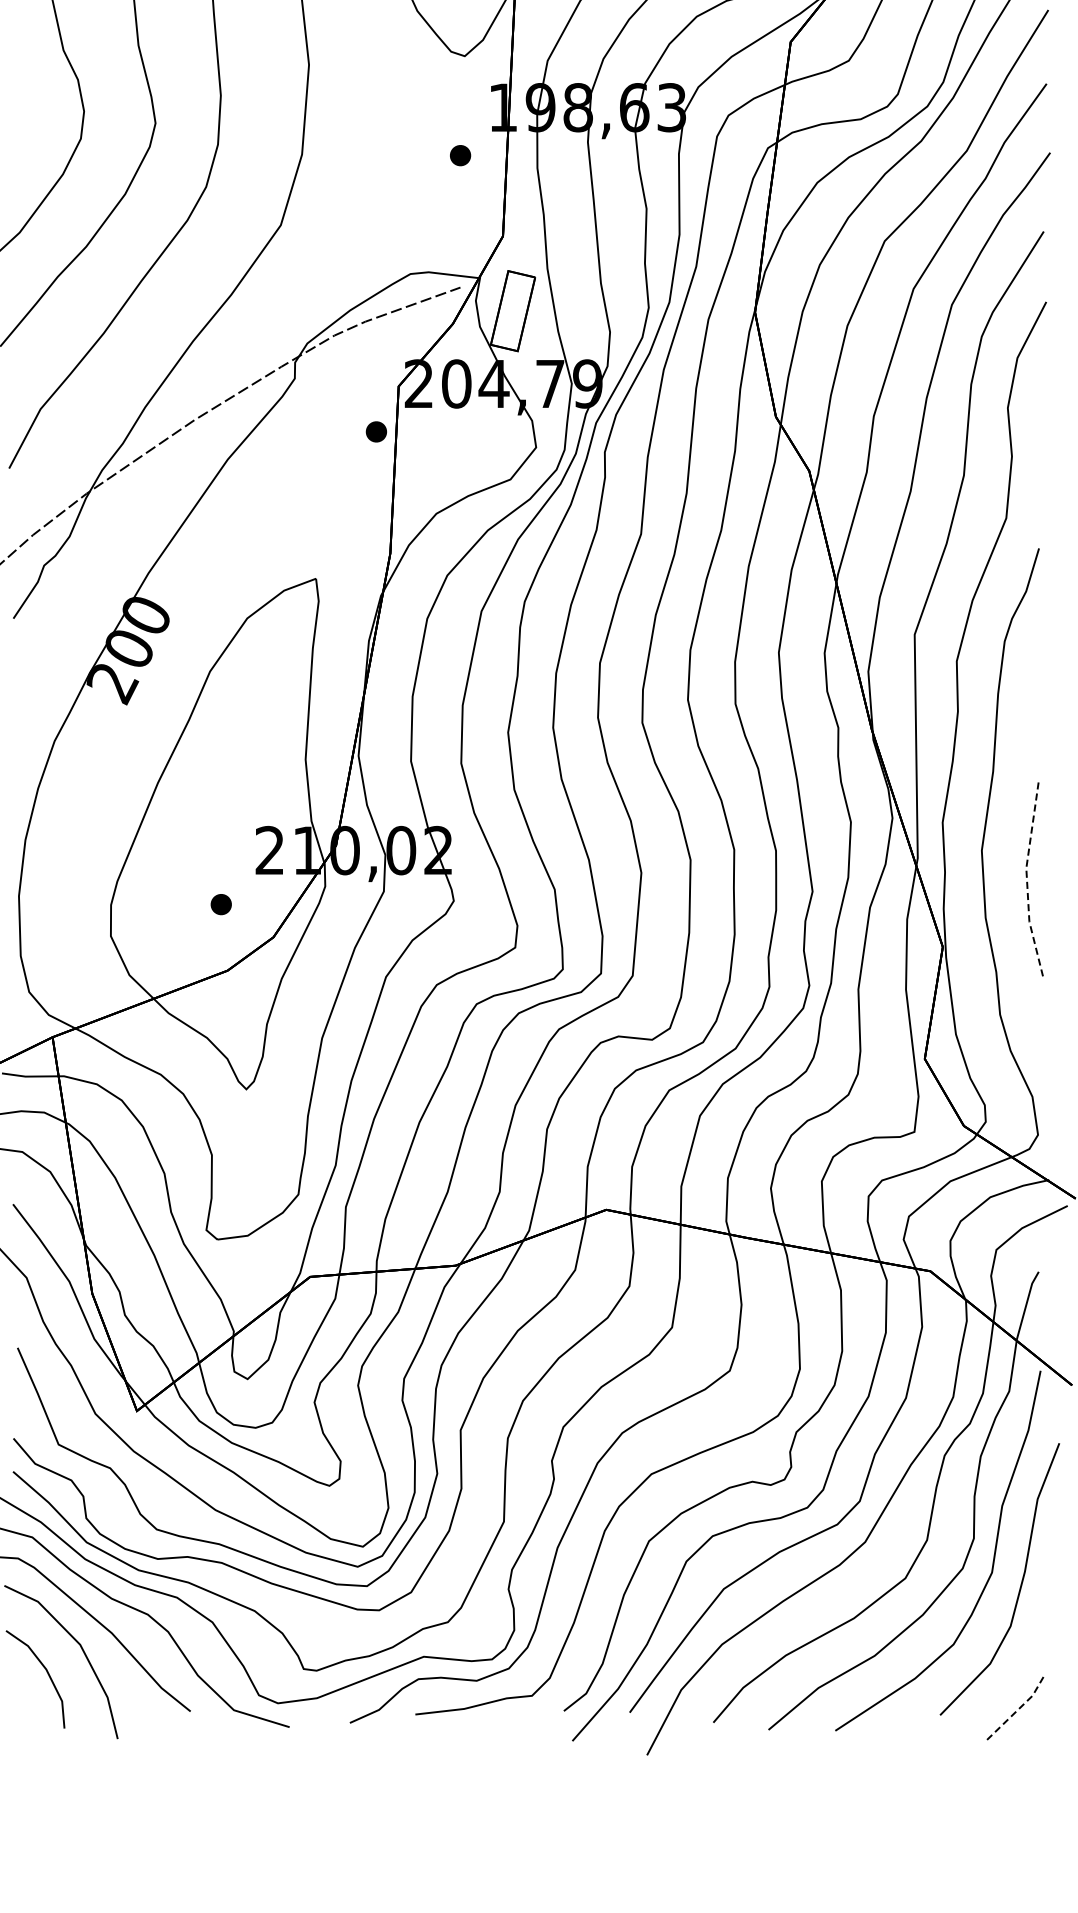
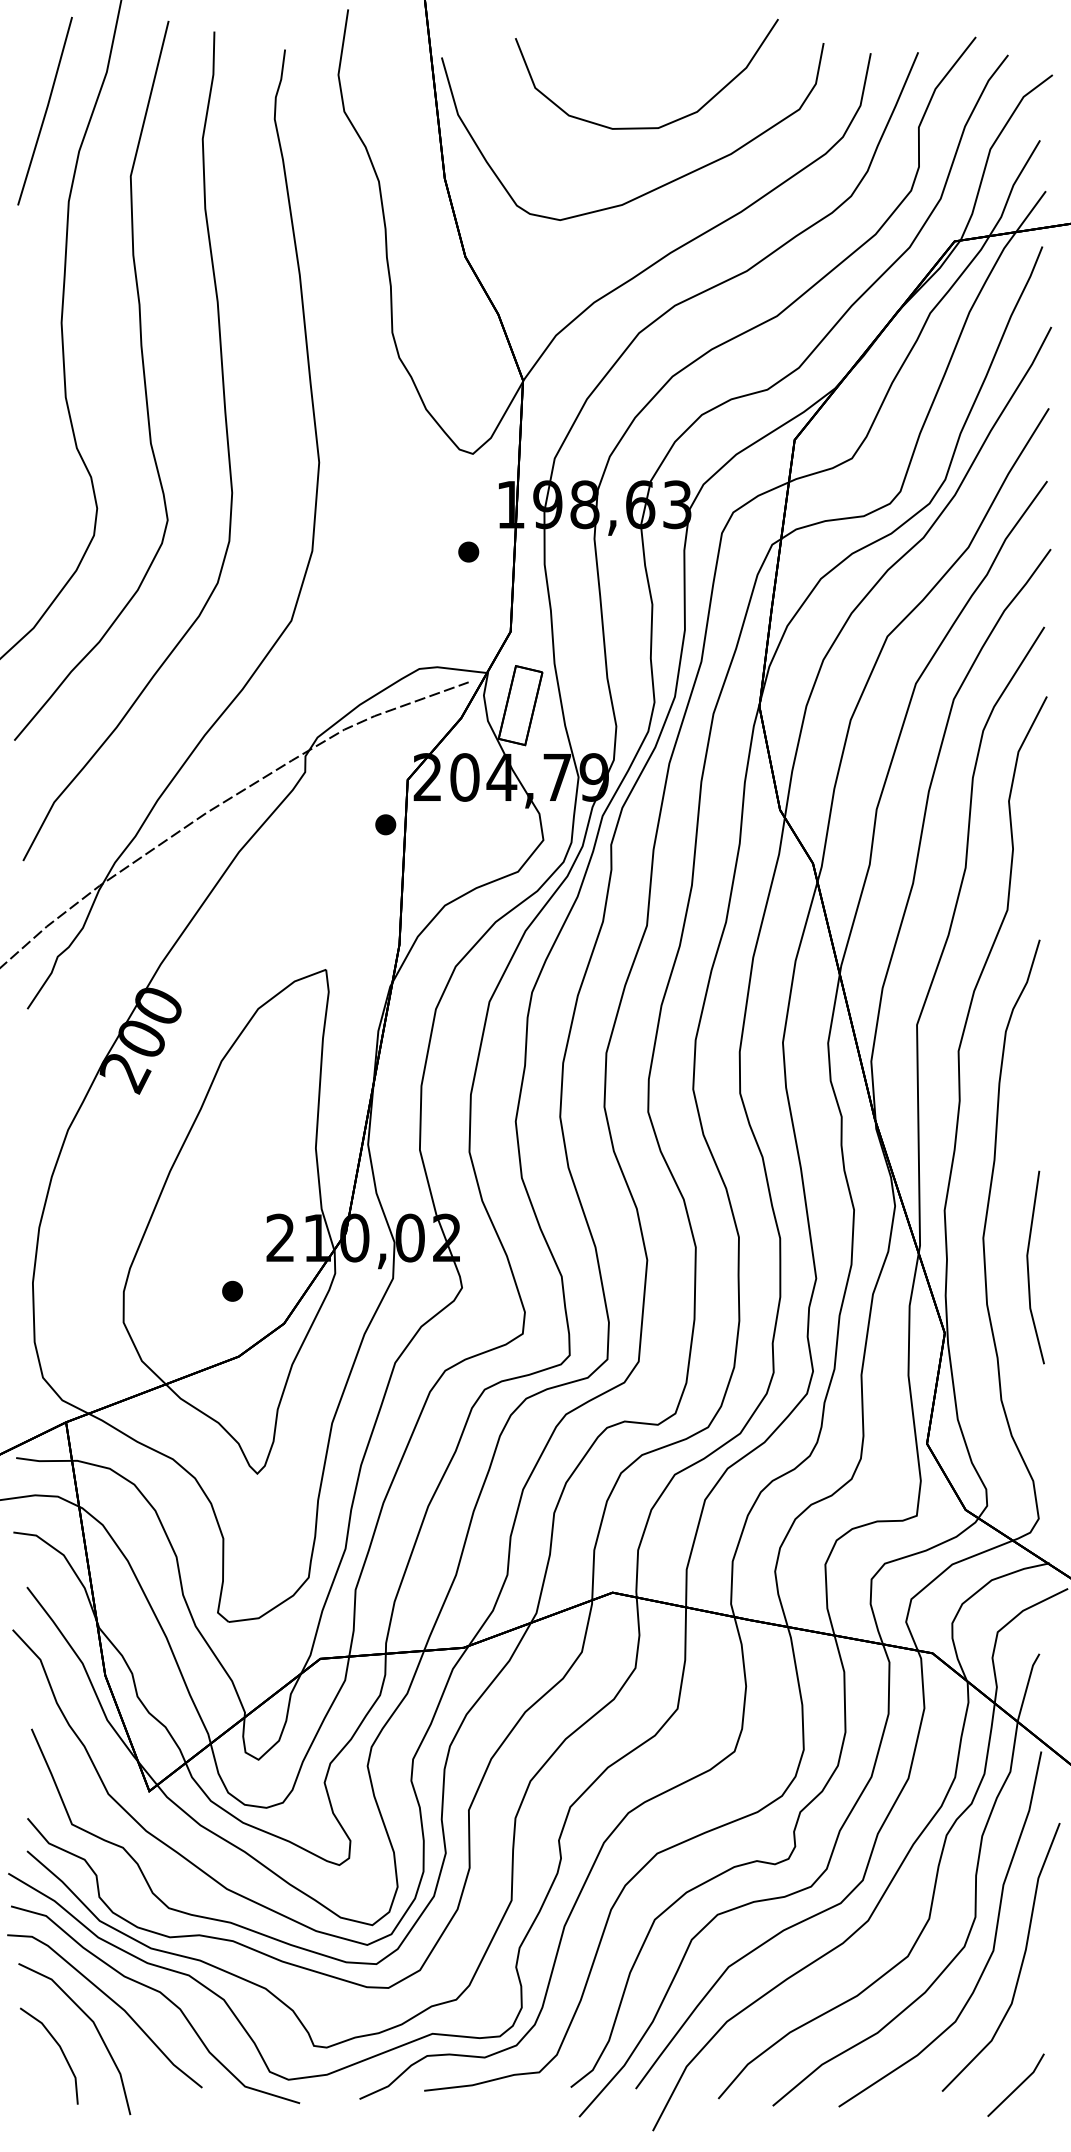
line: (1026, 881) -> (1027, 1268), dashed -> solid
line: (1017, 1710) -> (1018, 2086), dashed -> solid

